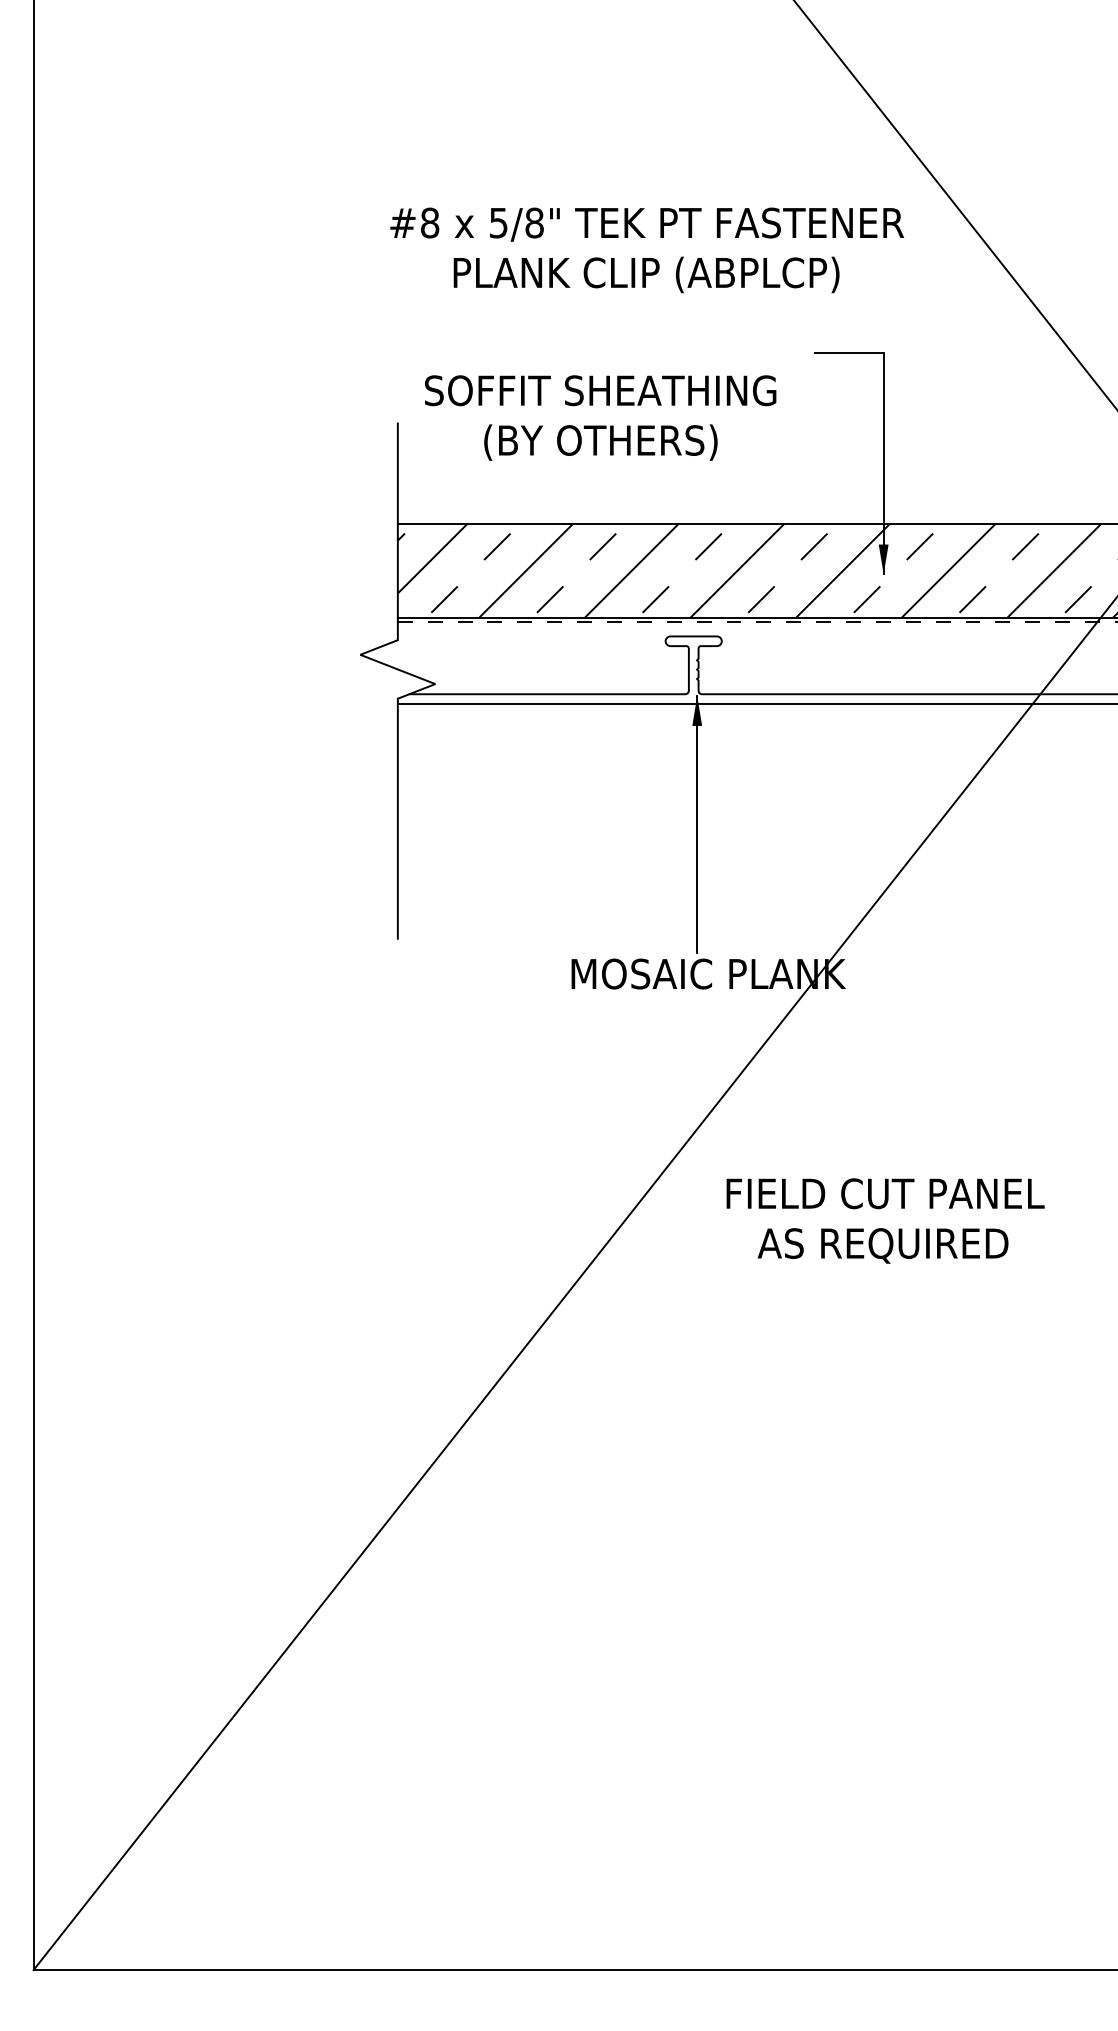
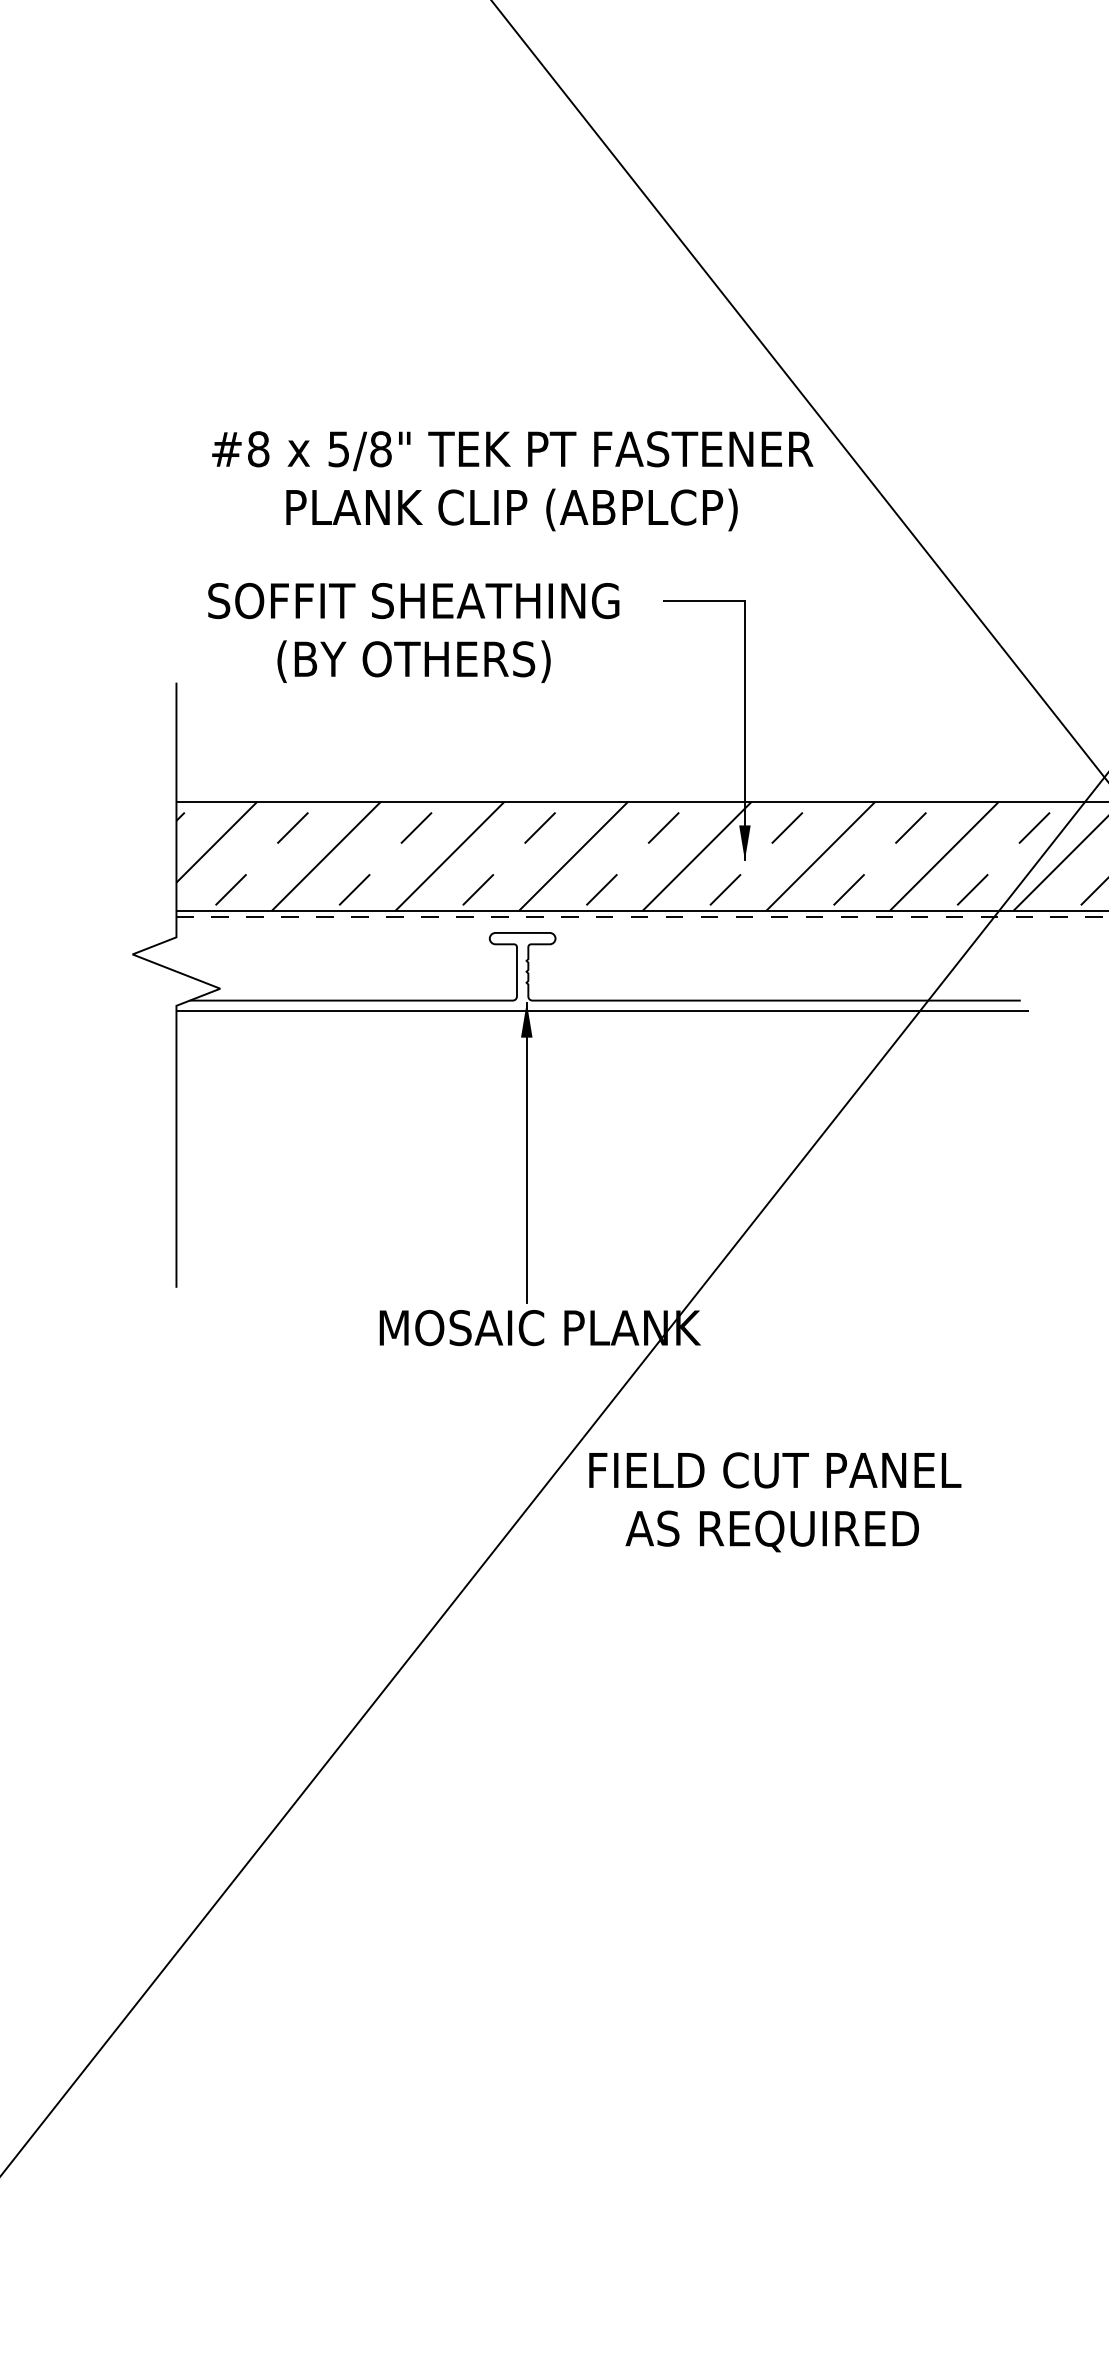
text: (647, 250) -> (513, 481), moved
text: (600, 417) -> (413, 632), moved
text: (885, 1220) -> (775, 1501), moved

